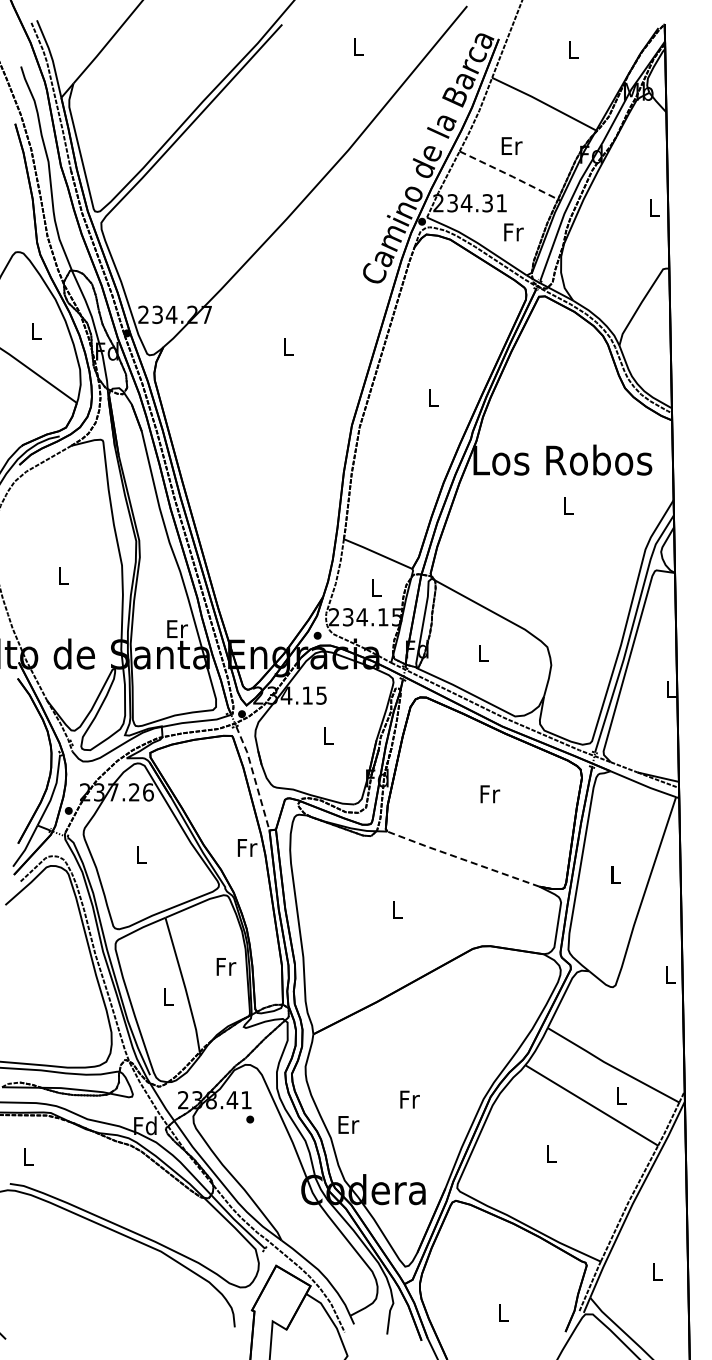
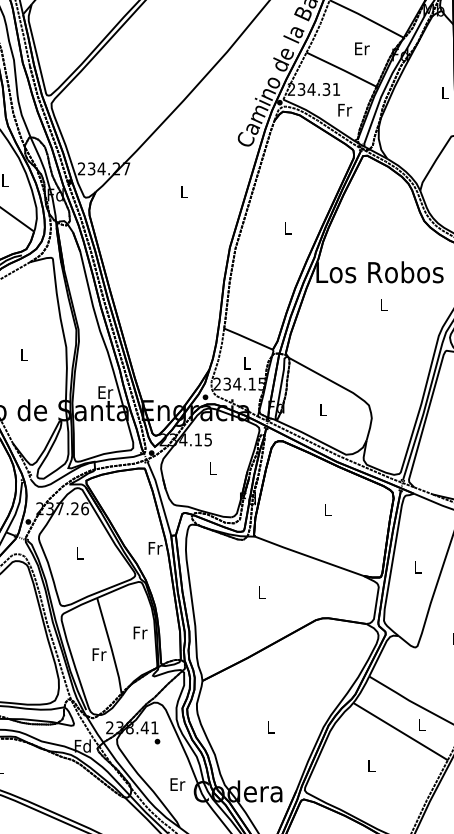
text: (511, 145) -> (361, 48), moved
line: (509, 175) -> (342, 69), dashed -> solid
line: (254, 777) -> (160, 498), dashed -> solid
text: (490, 794) -> (328, 510), Fr -> L
line: (462, 859) -> (308, 556), dashed -> solid
text: (168, 997) -> (99, 654), L -> Fr
text: (409, 1099) -> (270, 727), Fr -> L
text: (348, 1124) -> (177, 784), moved

